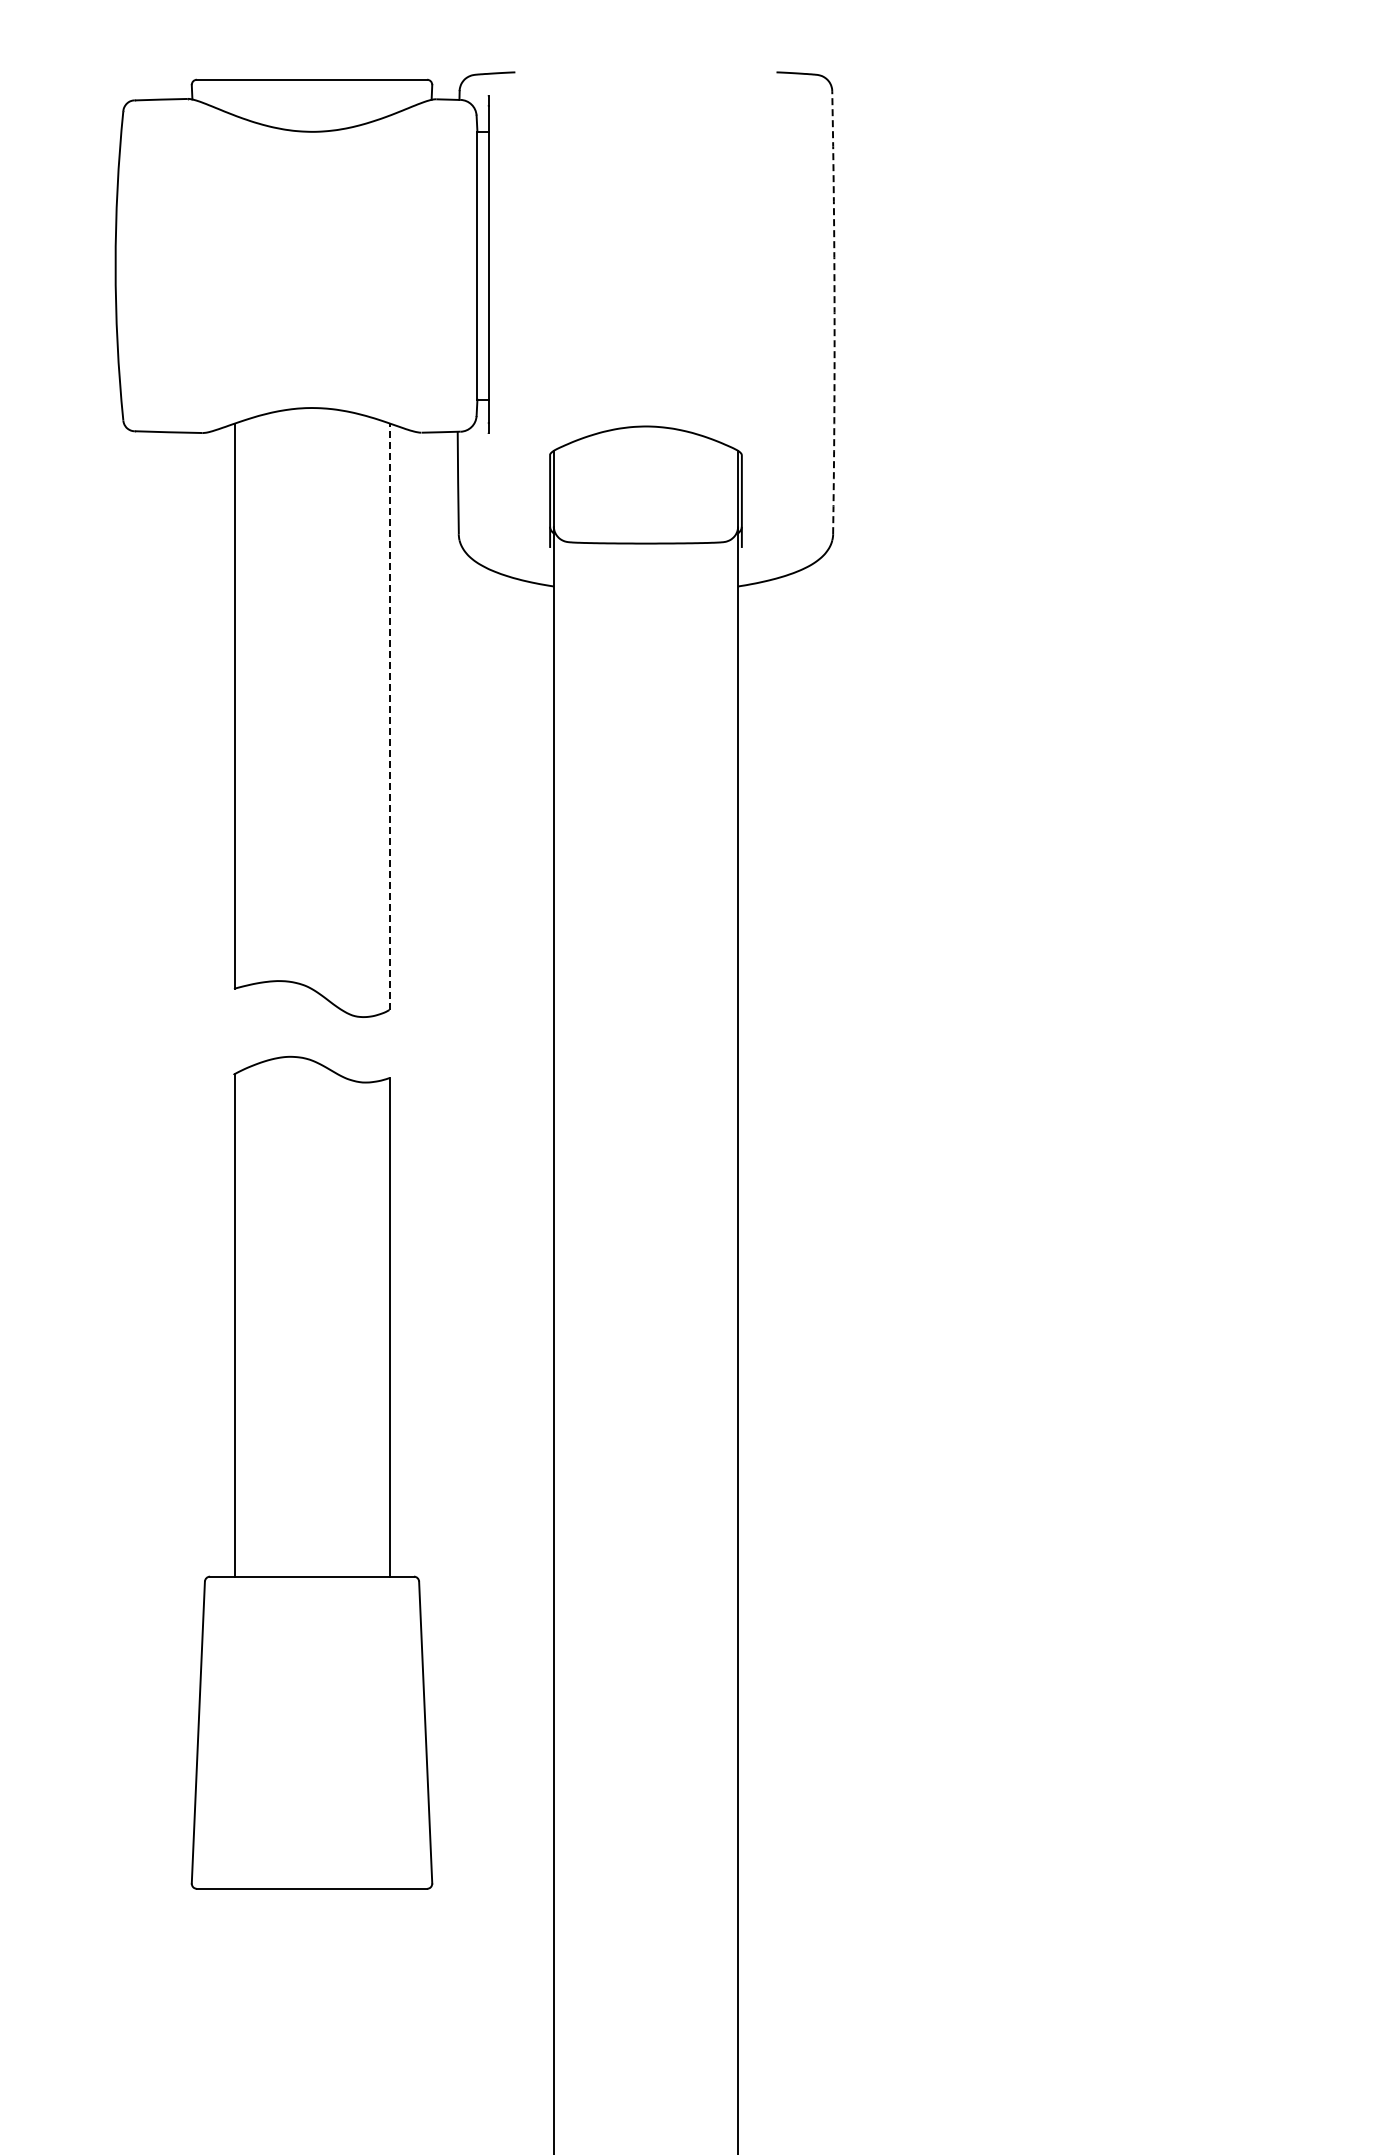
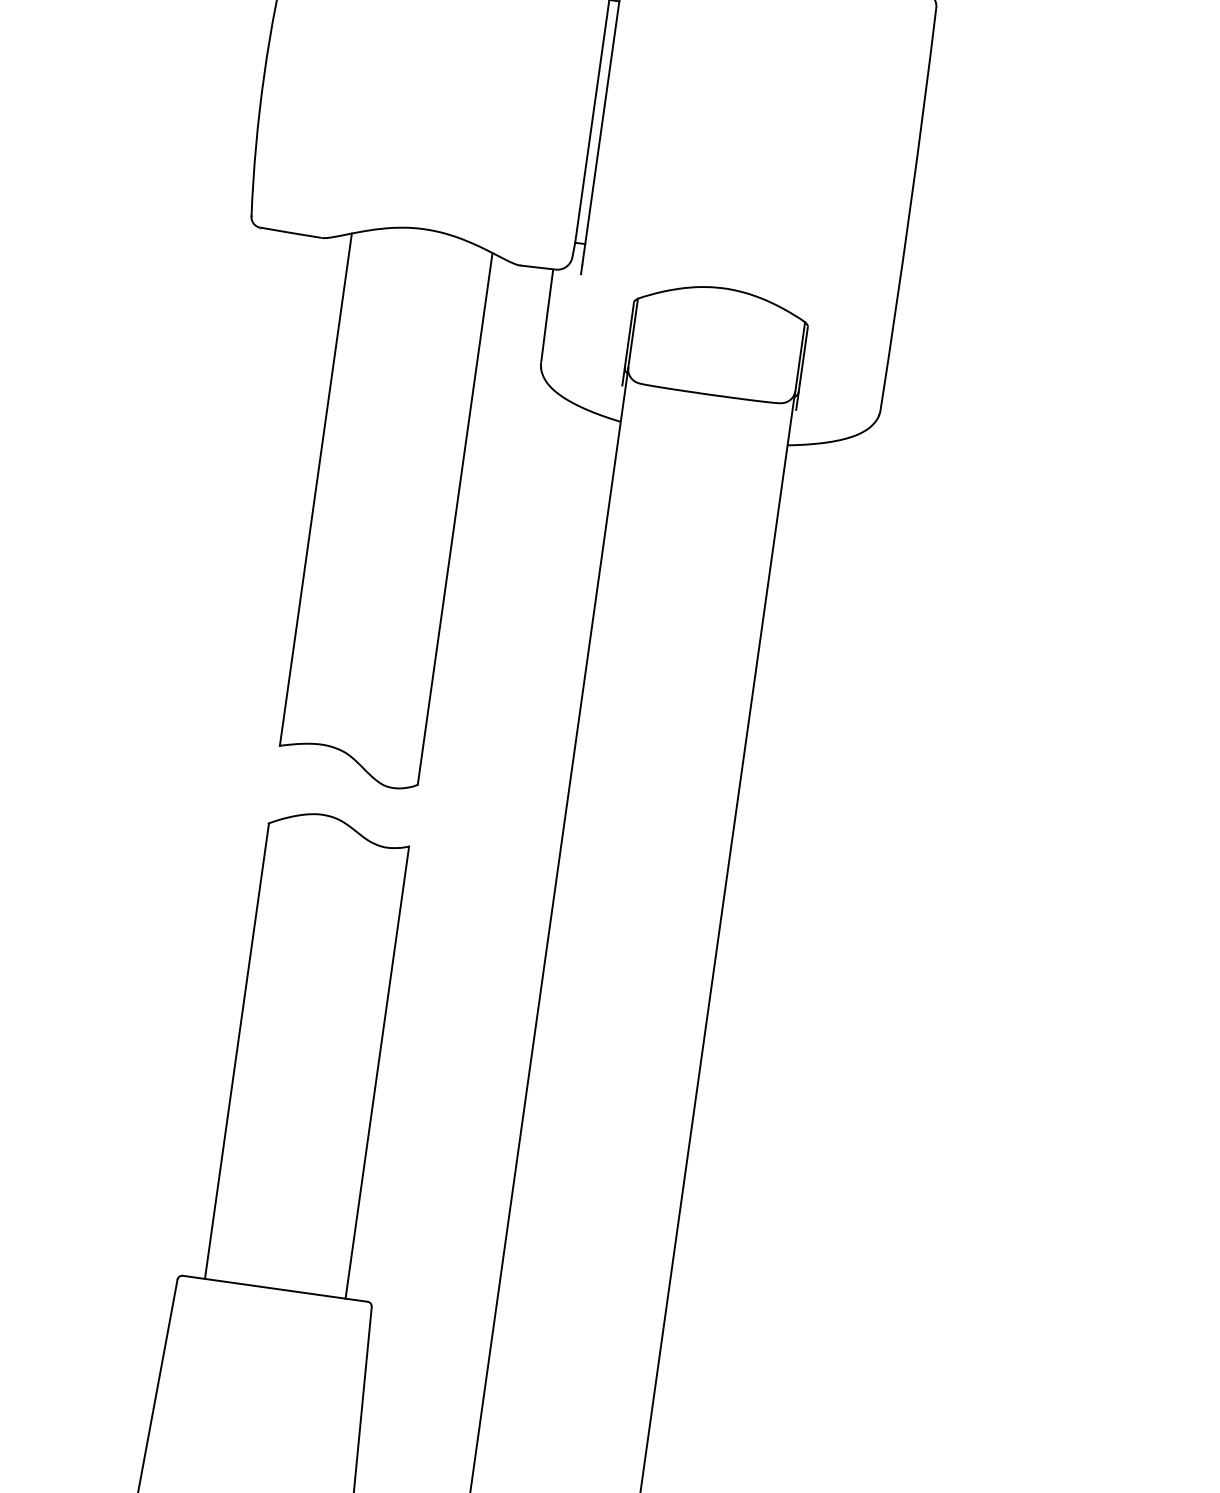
arc: (834, 312) -> (910, 209), dashed -> solid
line: (389, 716) -> (455, 518), dashed -> solid

